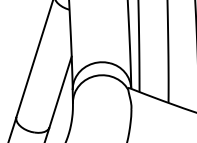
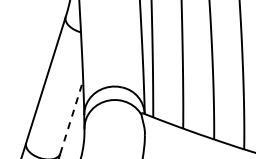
line: (60, 91) -> (71, 116), solid -> dashed

